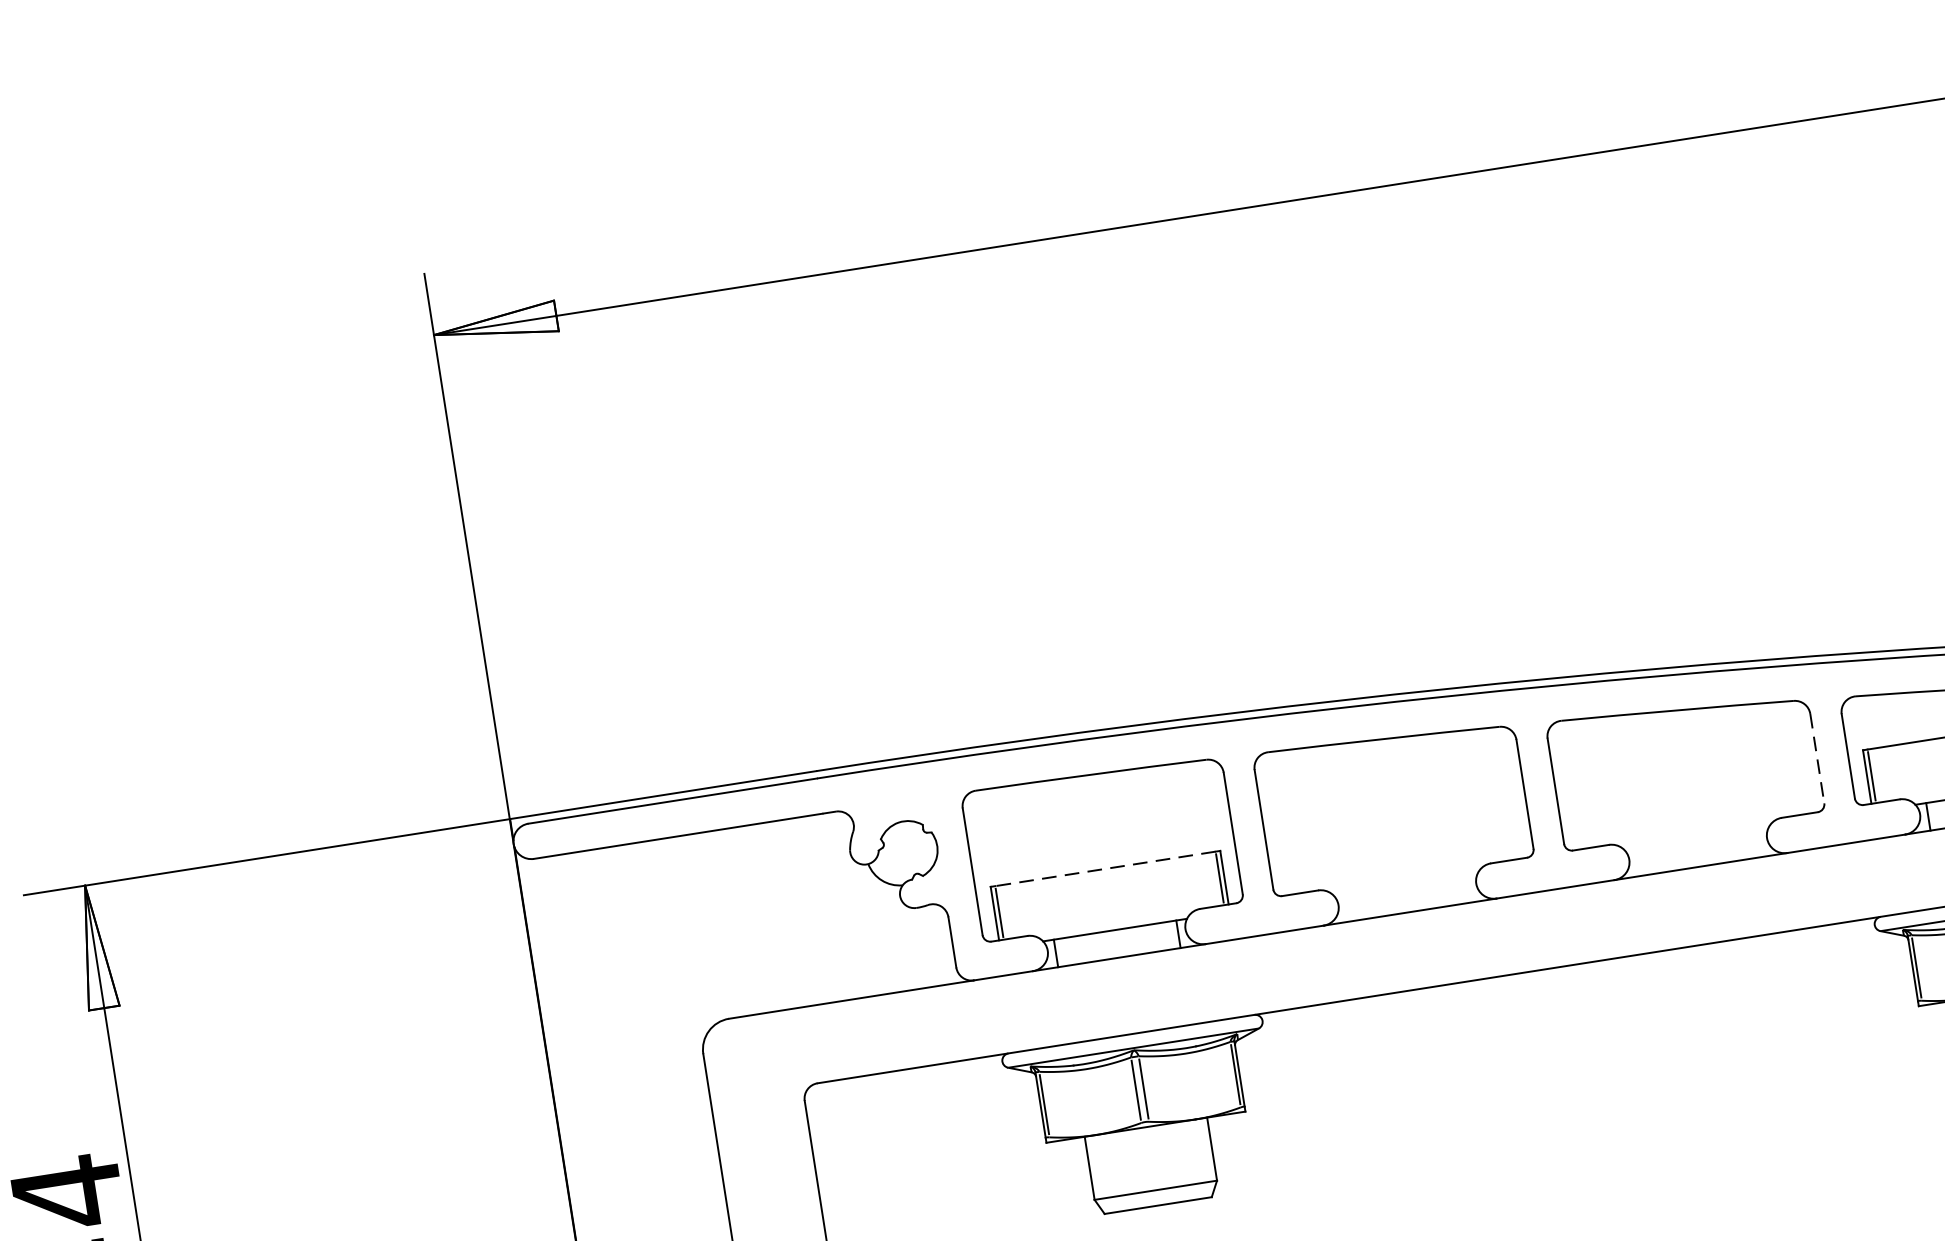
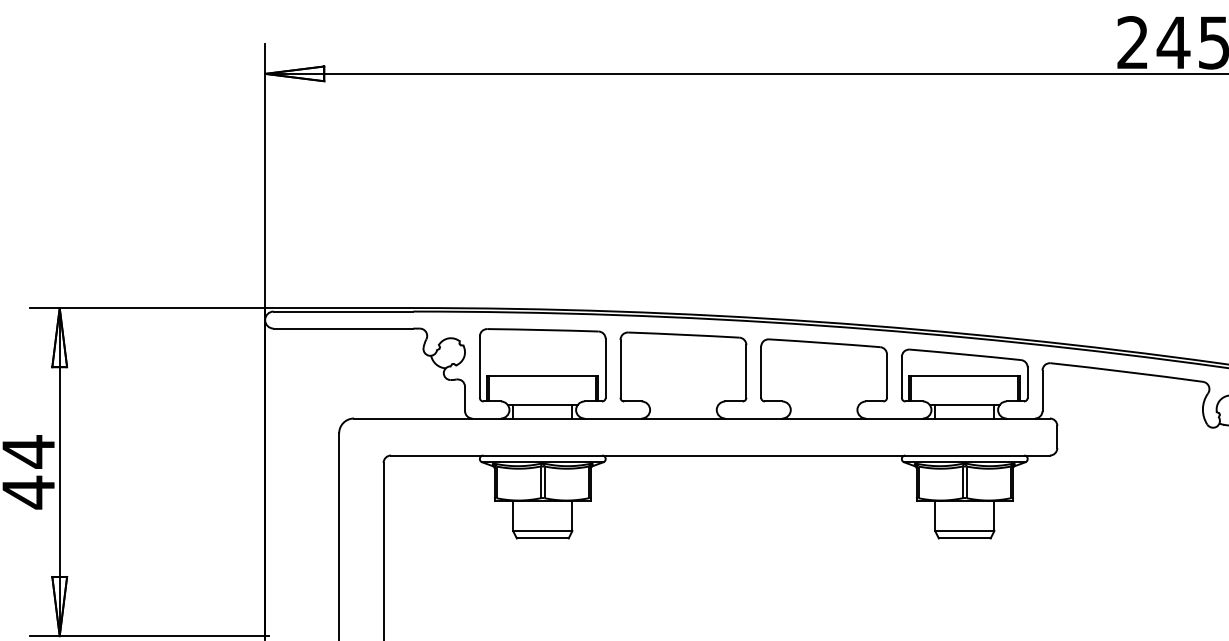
line: (1818, 759) -> (887, 376), dashed -> solid
line: (1104, 868) -> (542, 375), dashed -> solid

